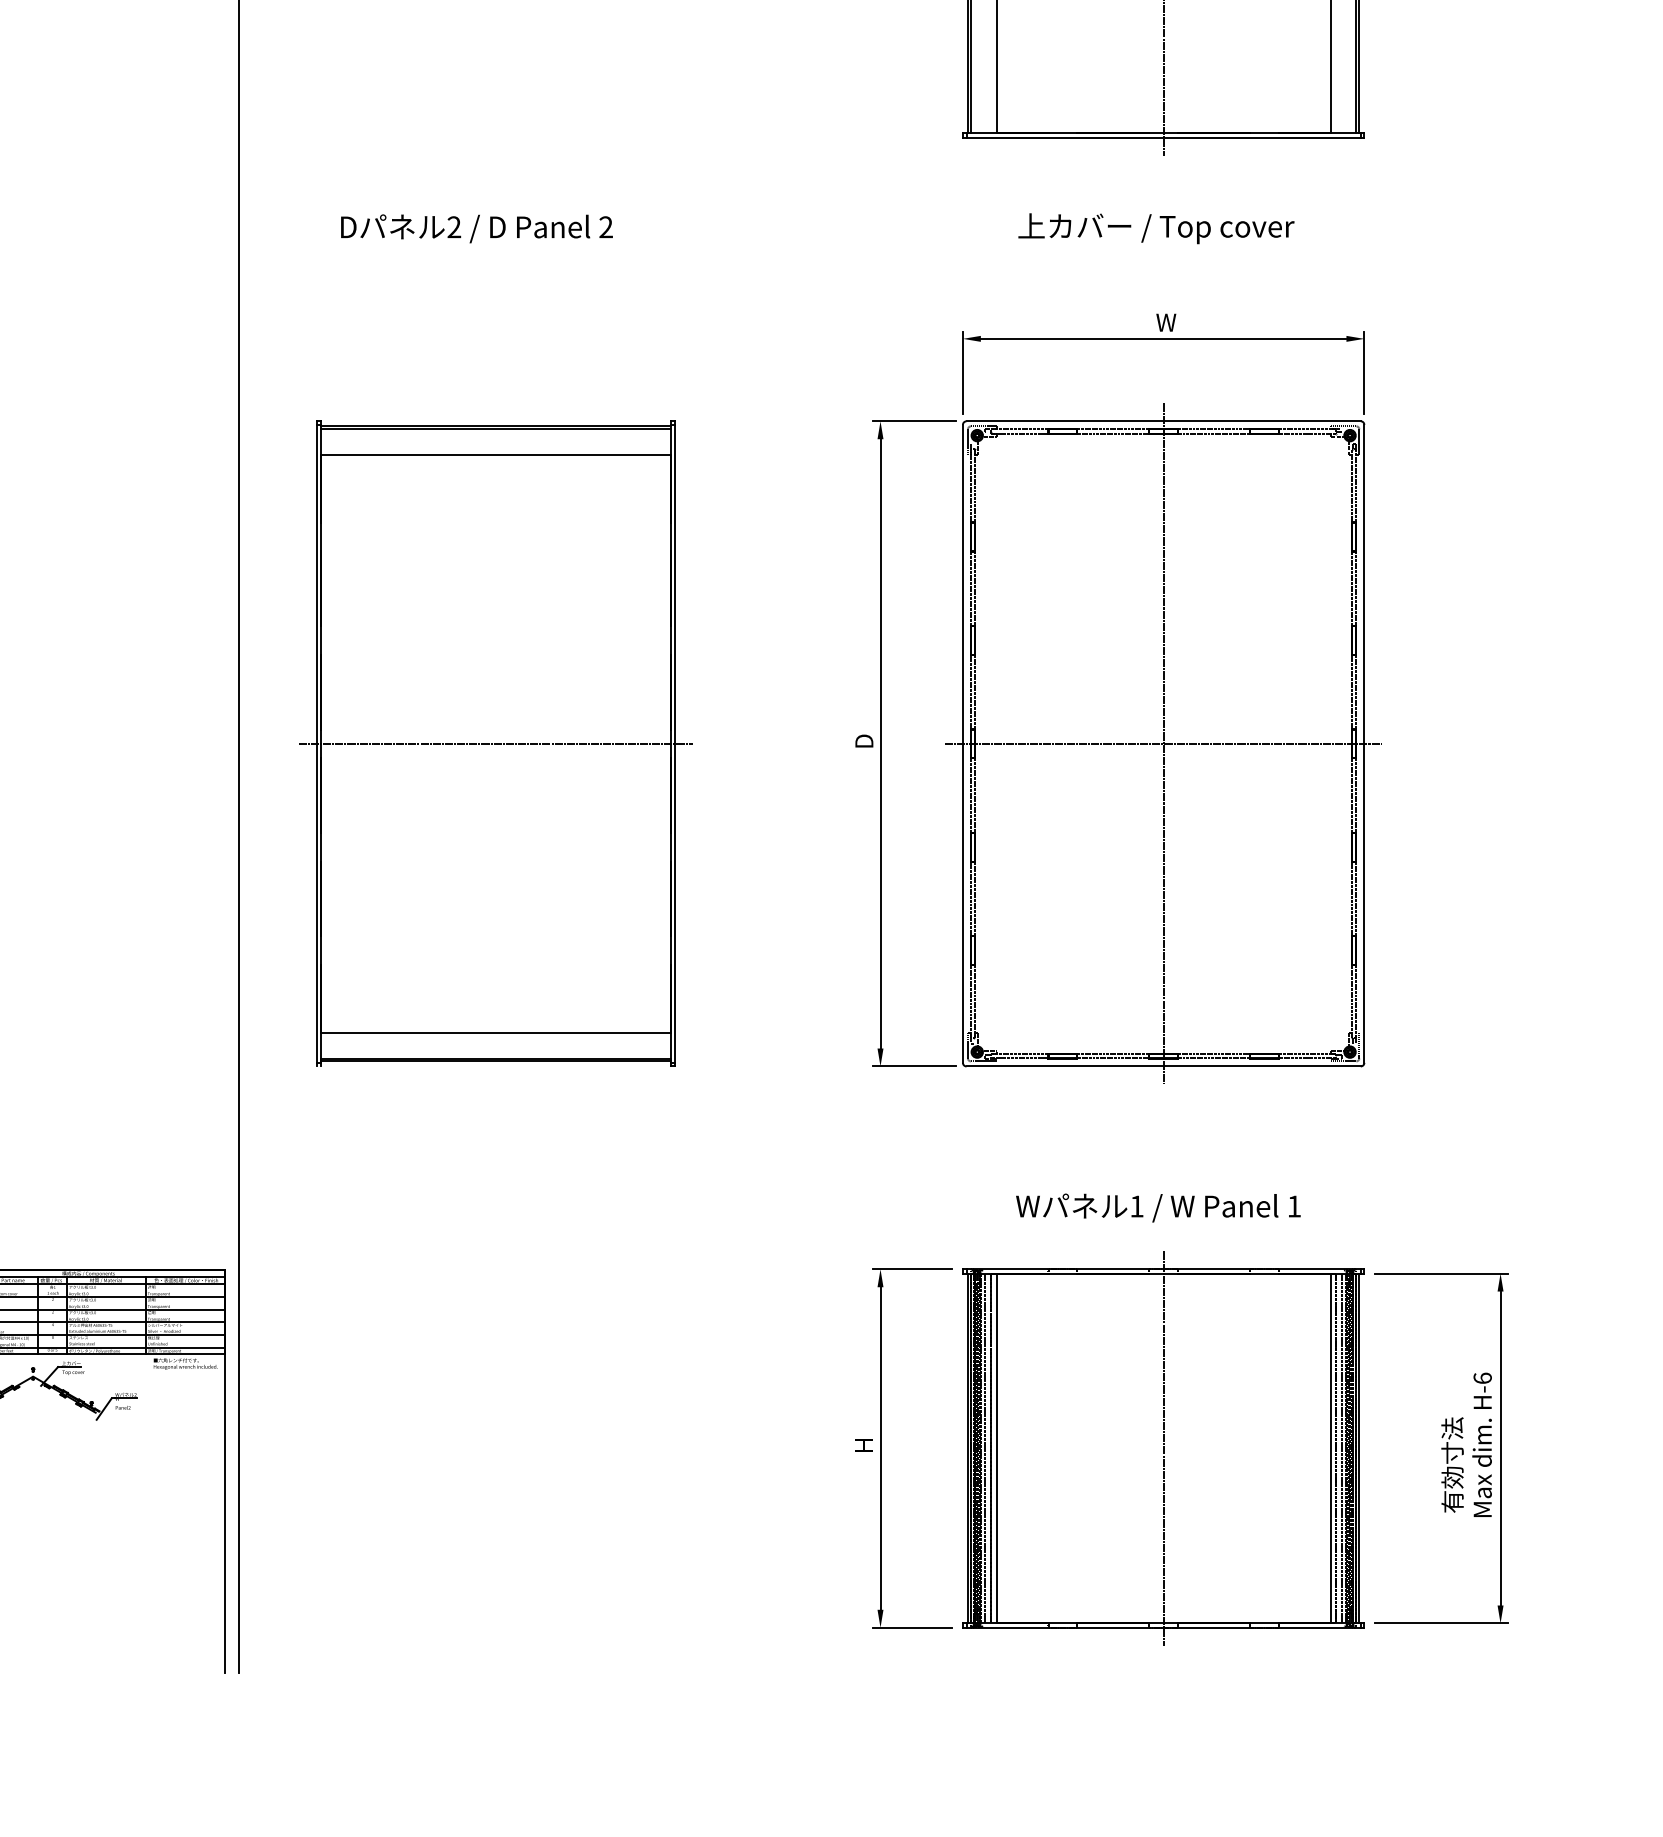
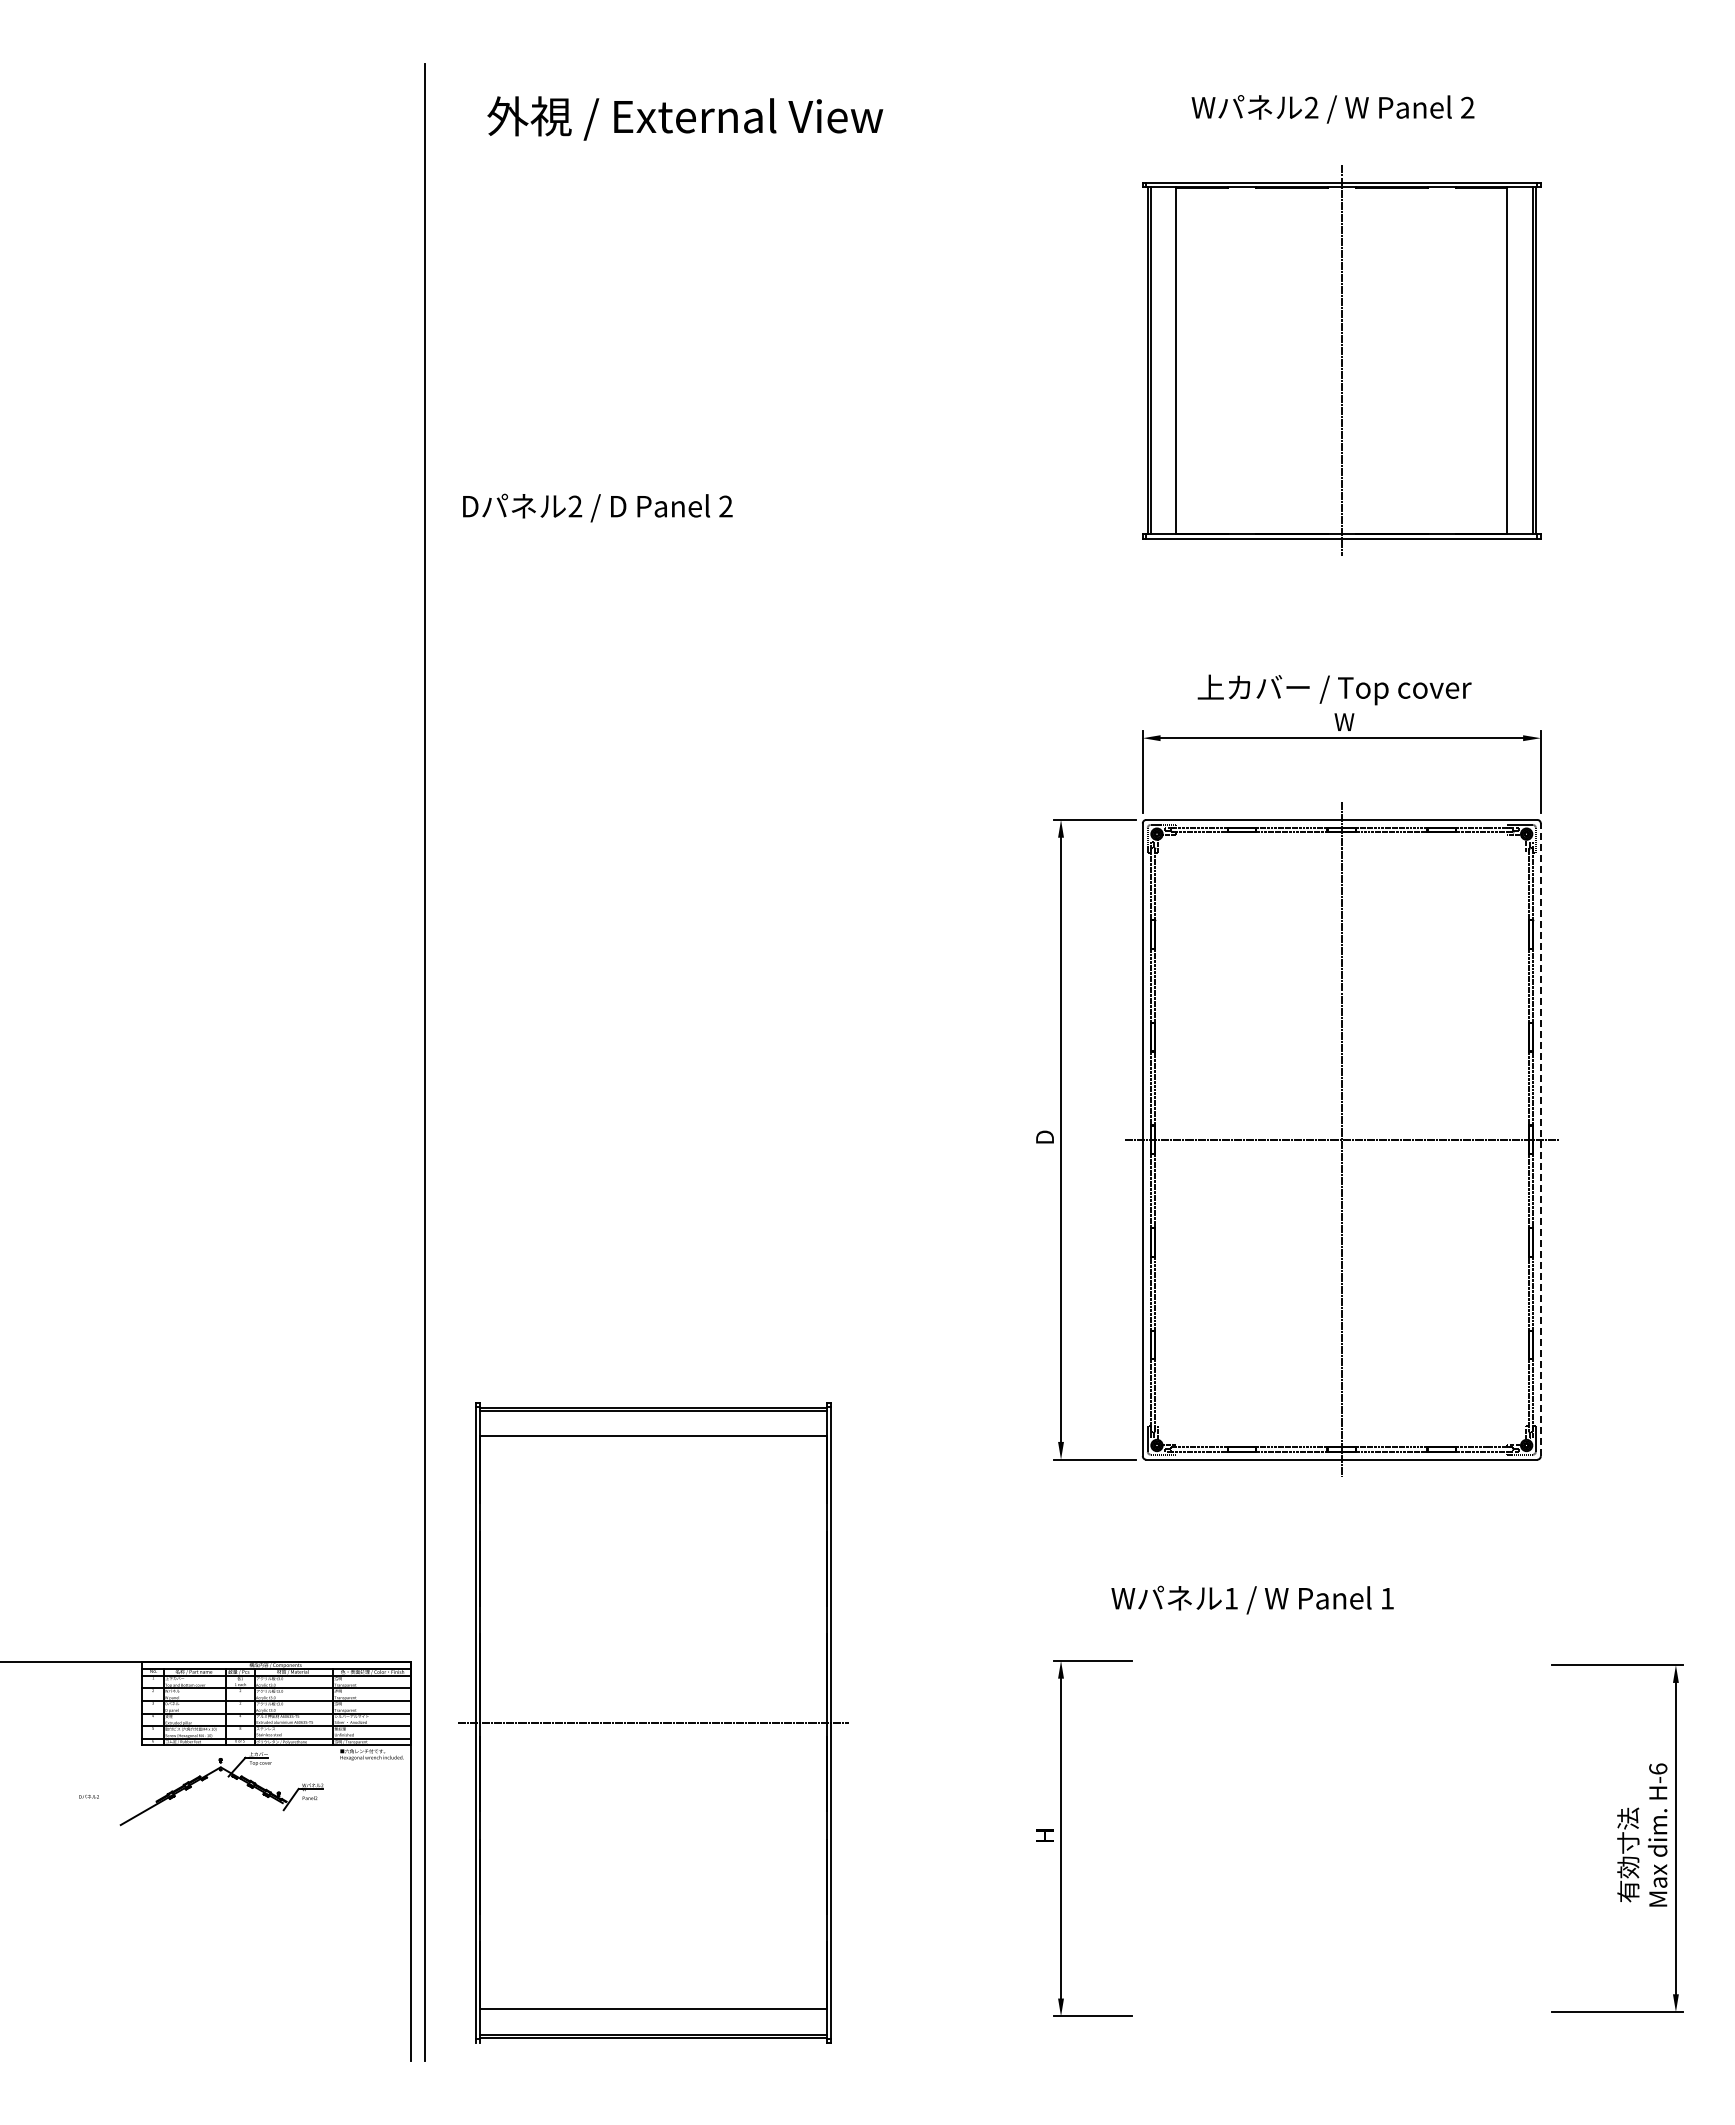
text: (476, 228) -> (597, 507), moved
text: (1156, 228) -> (1334, 689), moved
part: (495, 743) -> (653, 1722), moved
line: (1363, 743) -> (1540, 1139), solid -> dashed
text: (1158, 1207) -> (1252, 1599), moved
part: (1163, 1448) -> (1341, 1838), removed

